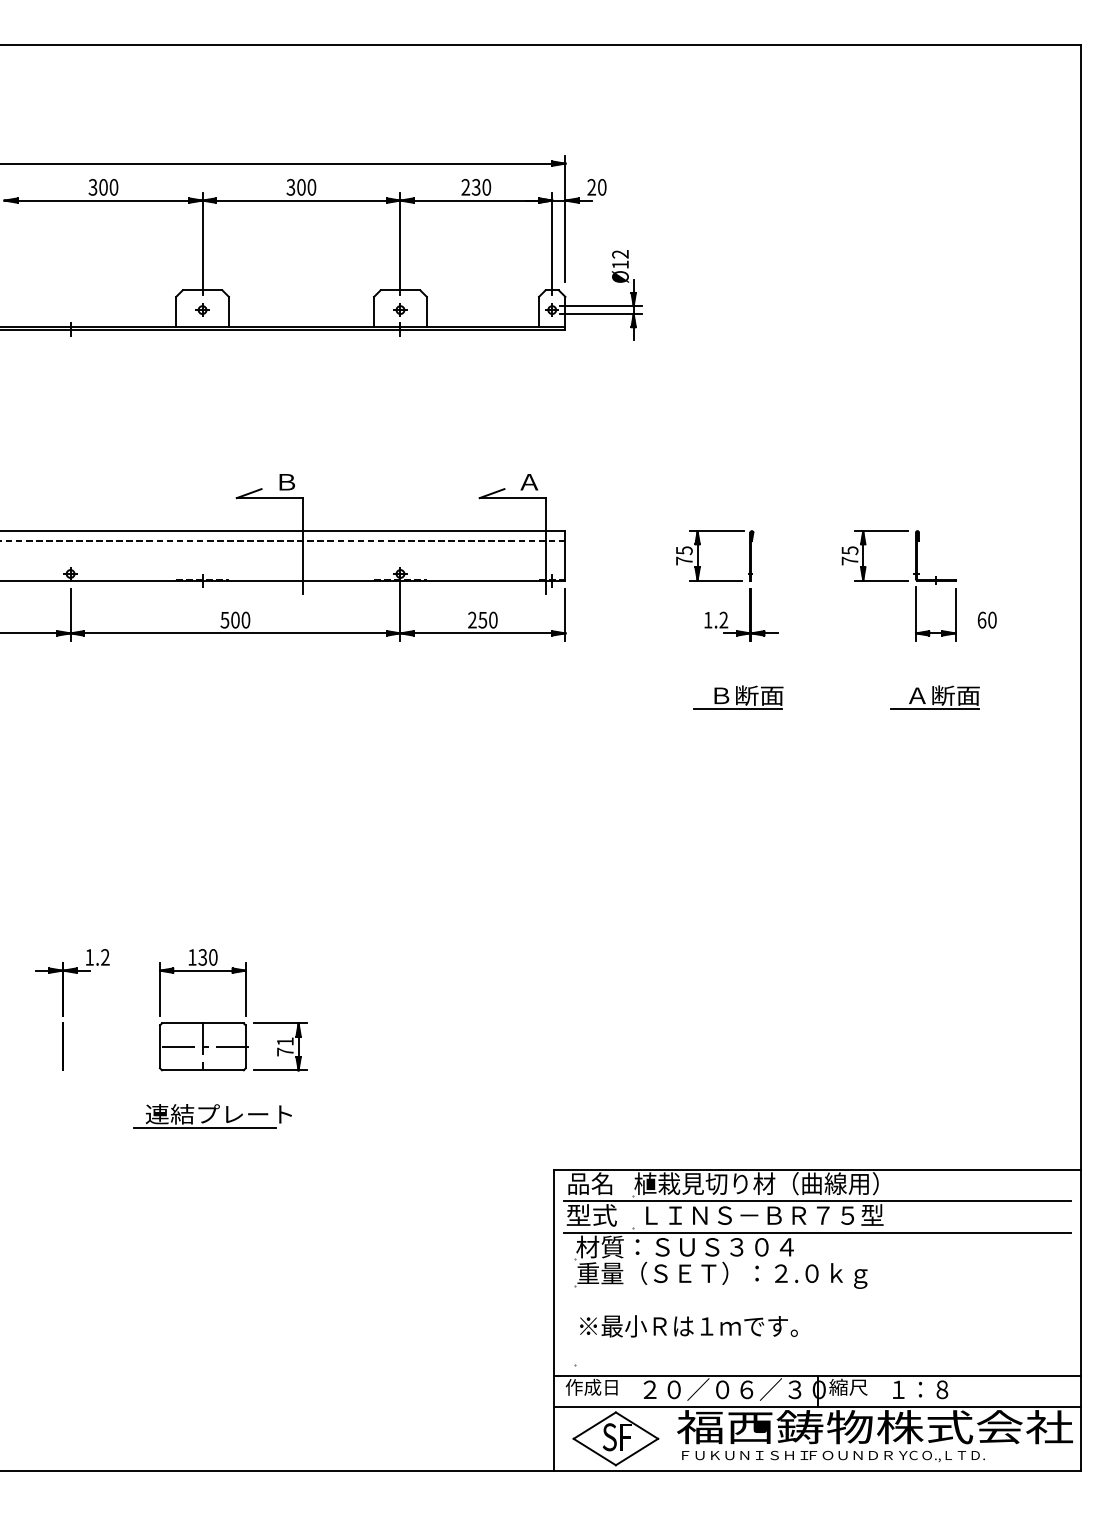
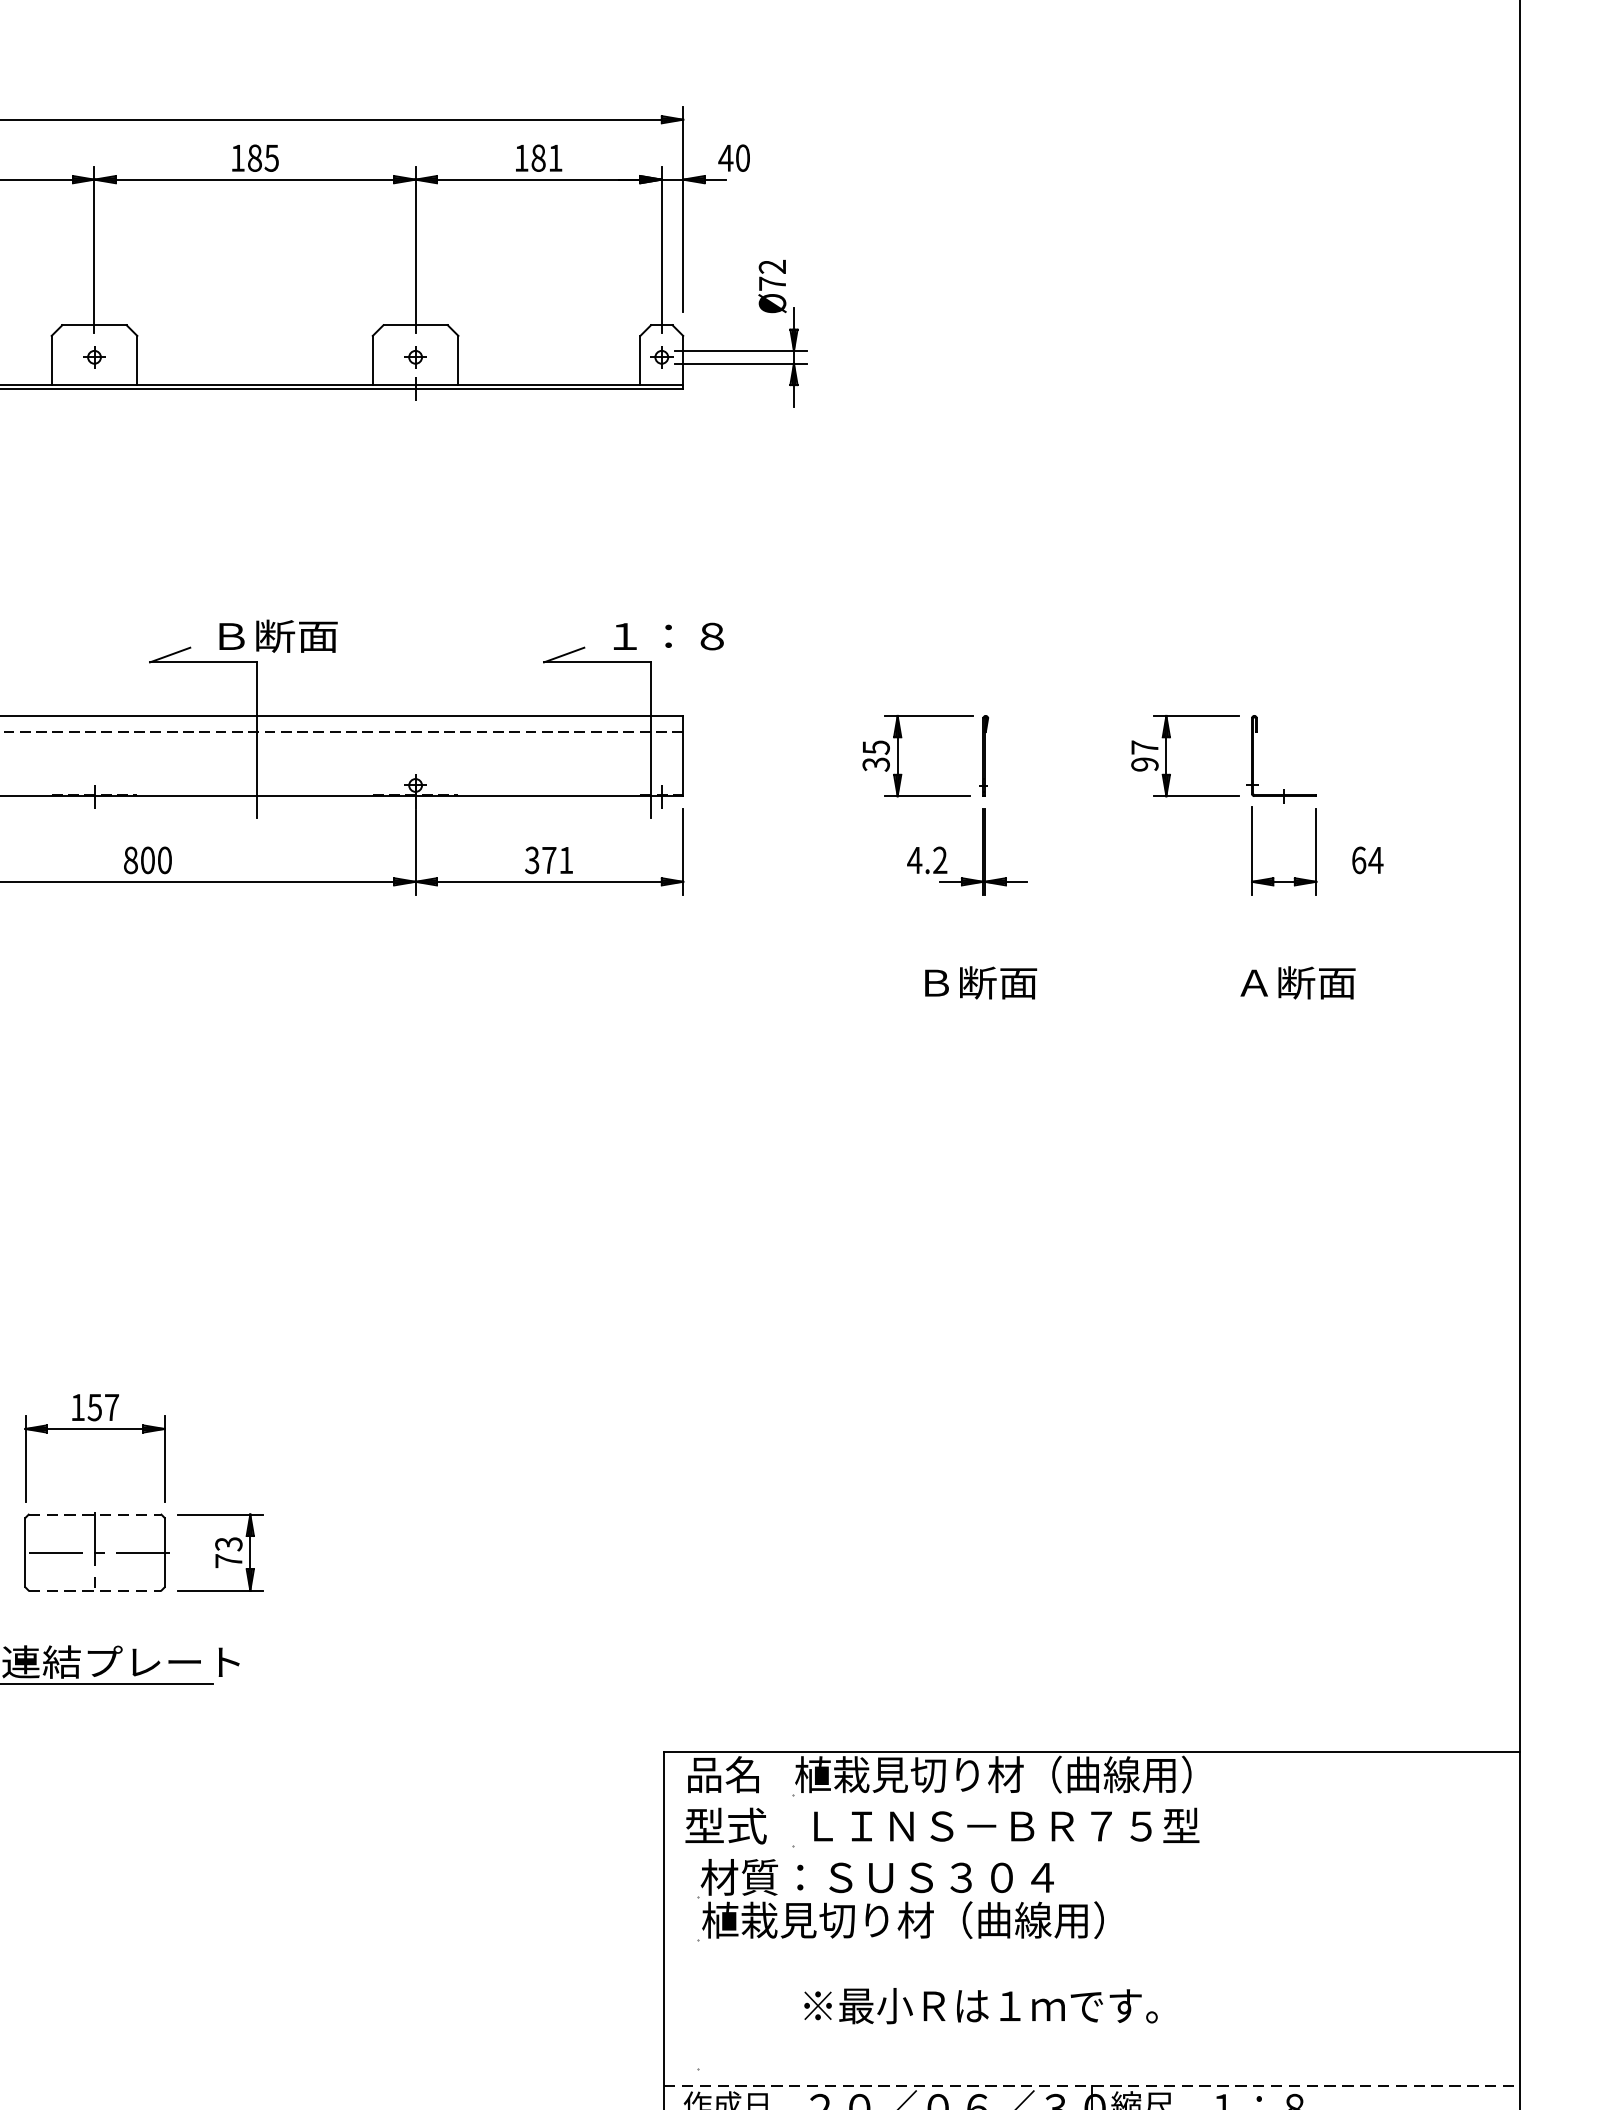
text: (301, 186) -> (255, 156), 300 -> 185
text: (476, 186) -> (538, 156), 230 -> 181
text: (591, 186) -> (725, 156), 20 -> 40
text: (620, 264) -> (772, 283), Ø12 -> Ø72
text: (327, 481) -> (297, 635), Ｂ -> Ｂ断面
text: (555, 481) -> (667, 635), Ａ -> １：８
text: (849, 555) -> (1144, 755), 75 -> 97
text: (684, 560) -> (876, 763), 75 -> 35
text: (224, 619) -> (130, 859), 500 -> 800
text: (482, 619) -> (548, 859), 250 -> 371
text: (992, 619) -> (1376, 859), 60 -> 64
text: (707, 620) -> (913, 860), 1.2 -> 4.2
line: (738, 709) -> (964, 1005), removed
line: (934, 709) -> (1282, 1005), removed
text: (208, 957) -> (104, 1407), 130 -> 157
line: (202, 1023) -> (94, 1514), solid -> dashed
text: (285, 1041) -> (229, 1543), 71 -> 73
line: (202, 1070) -> (94, 1590), solid -> dashed
line: (817, 1201) -> (1092, 1803), removed
line: (817, 1233) -> (1092, 1855), removed
text: (722, 1274) -> (938, 1921), 重量（ＳＥＴ）：２.０ｋｇ -> 植栽見切り材（曲線用）
text: (688, 1326) -> (980, 2006), moved
line: (817, 1375) -> (1092, 2085), solid -> dashed

